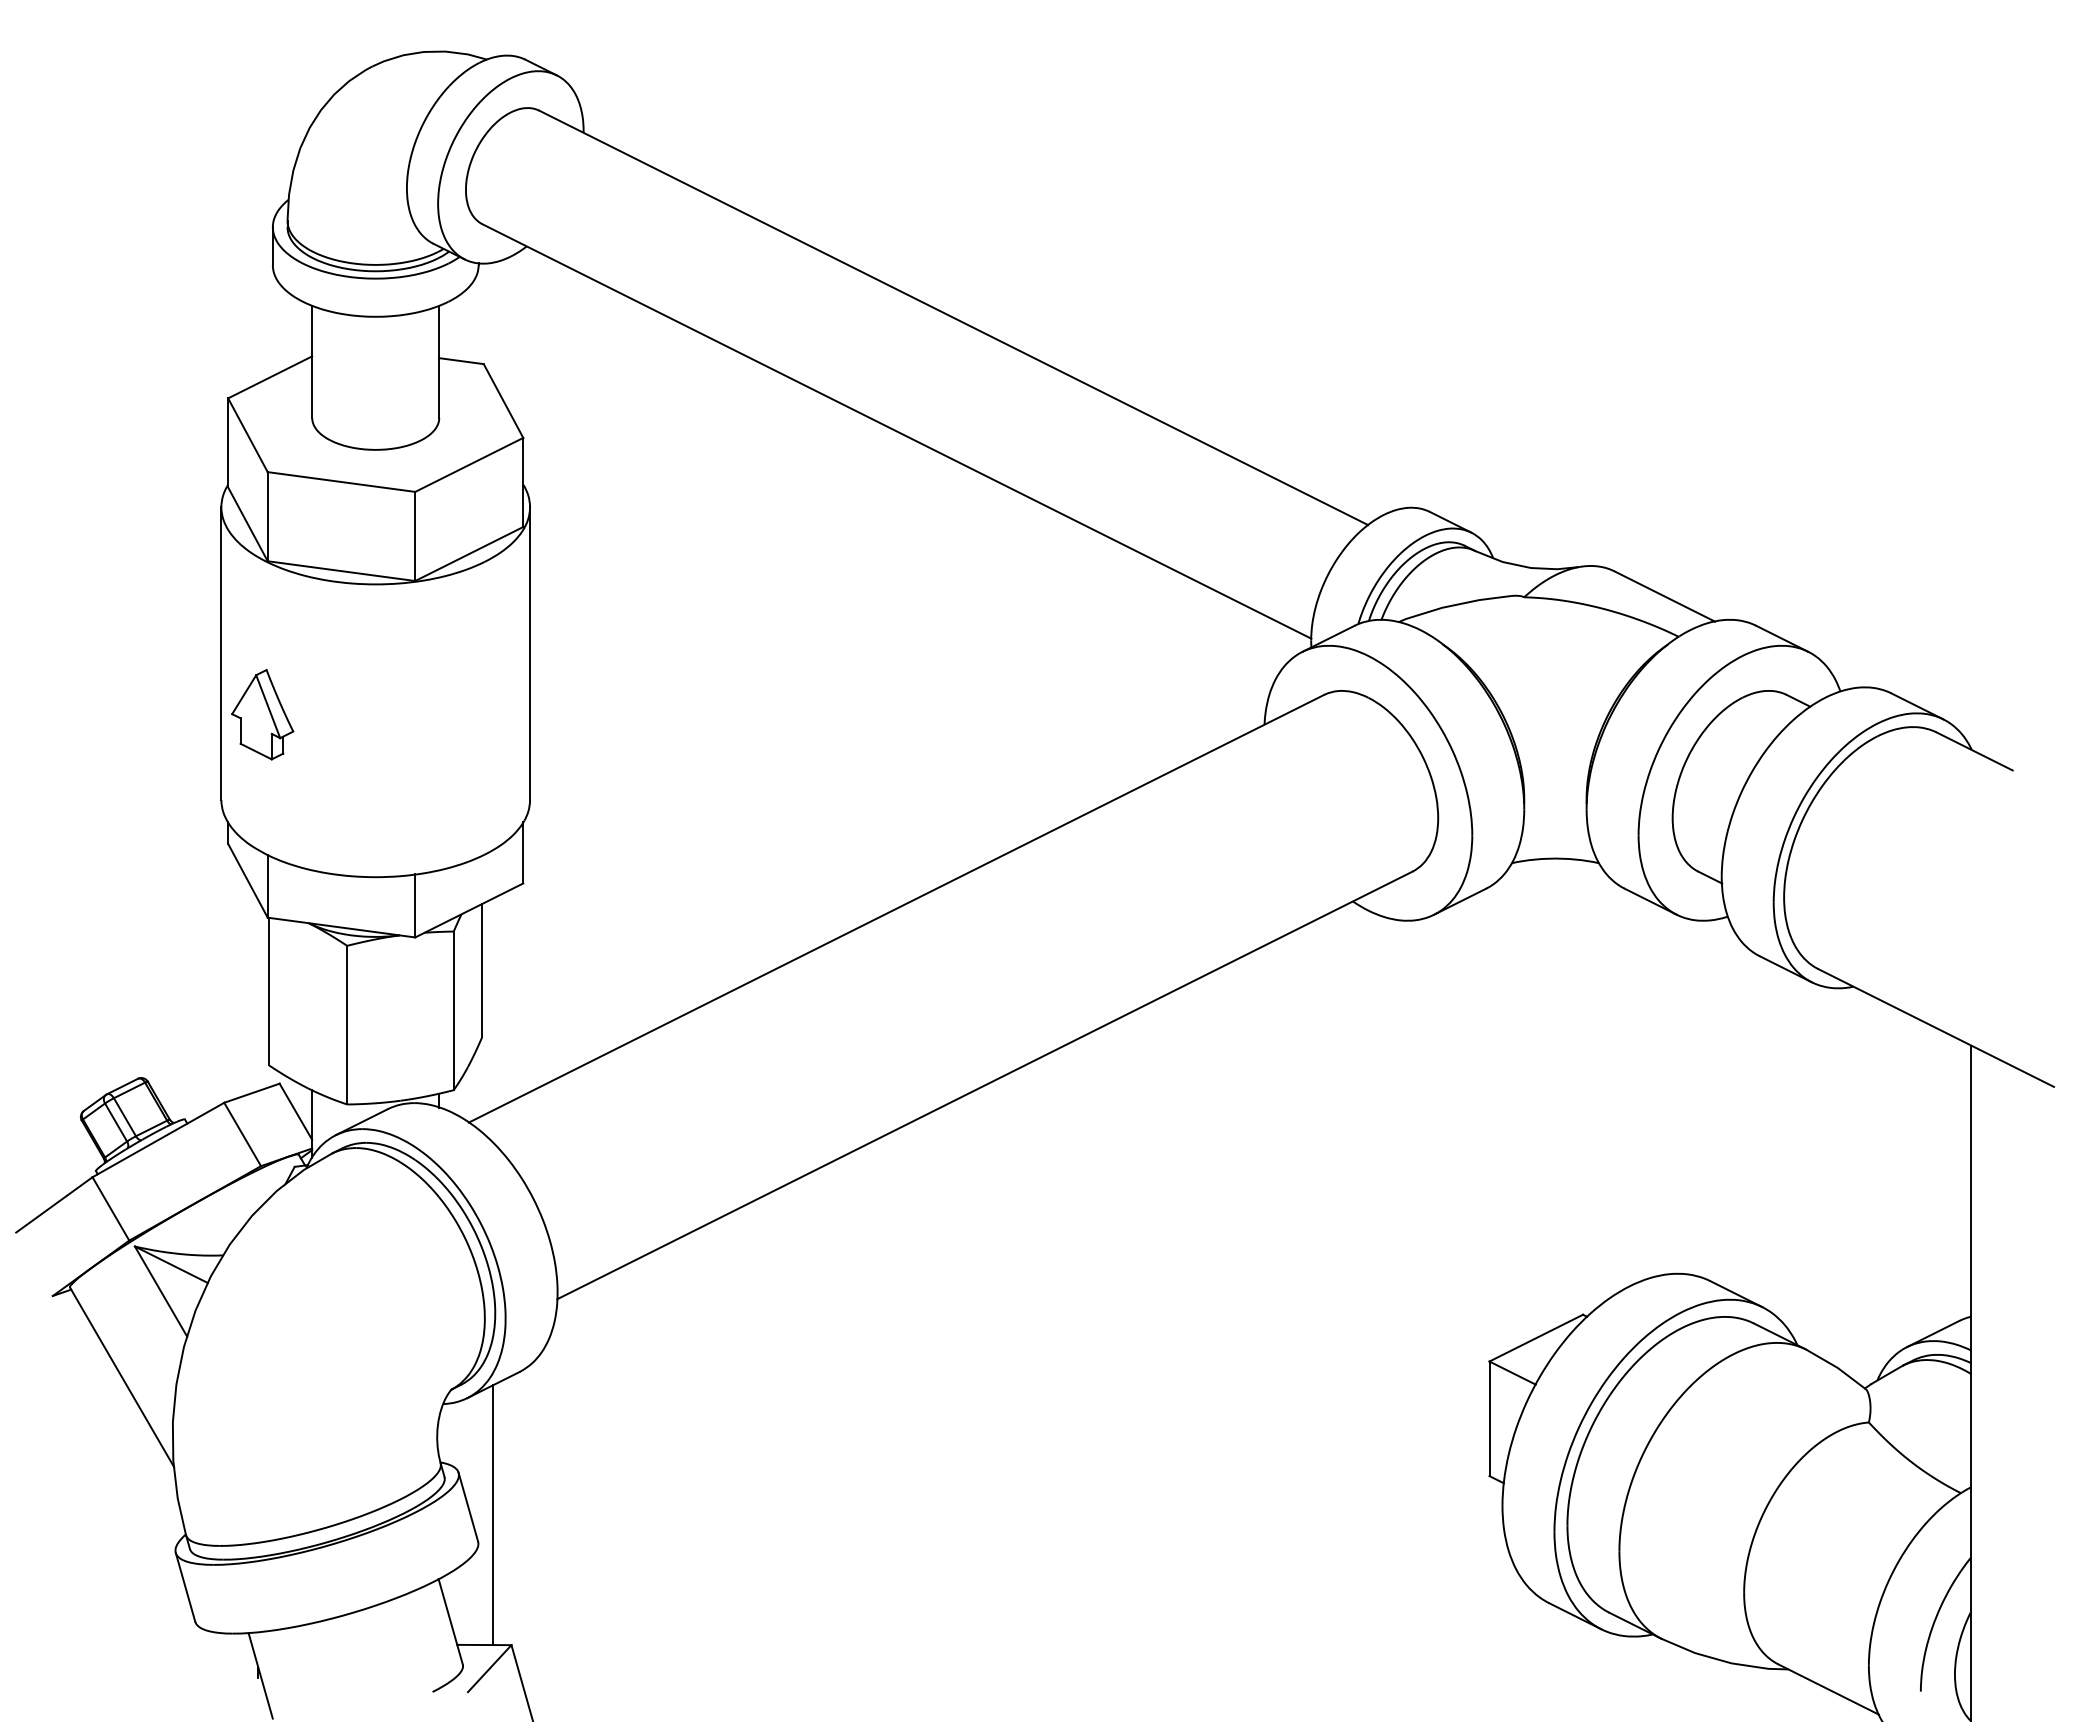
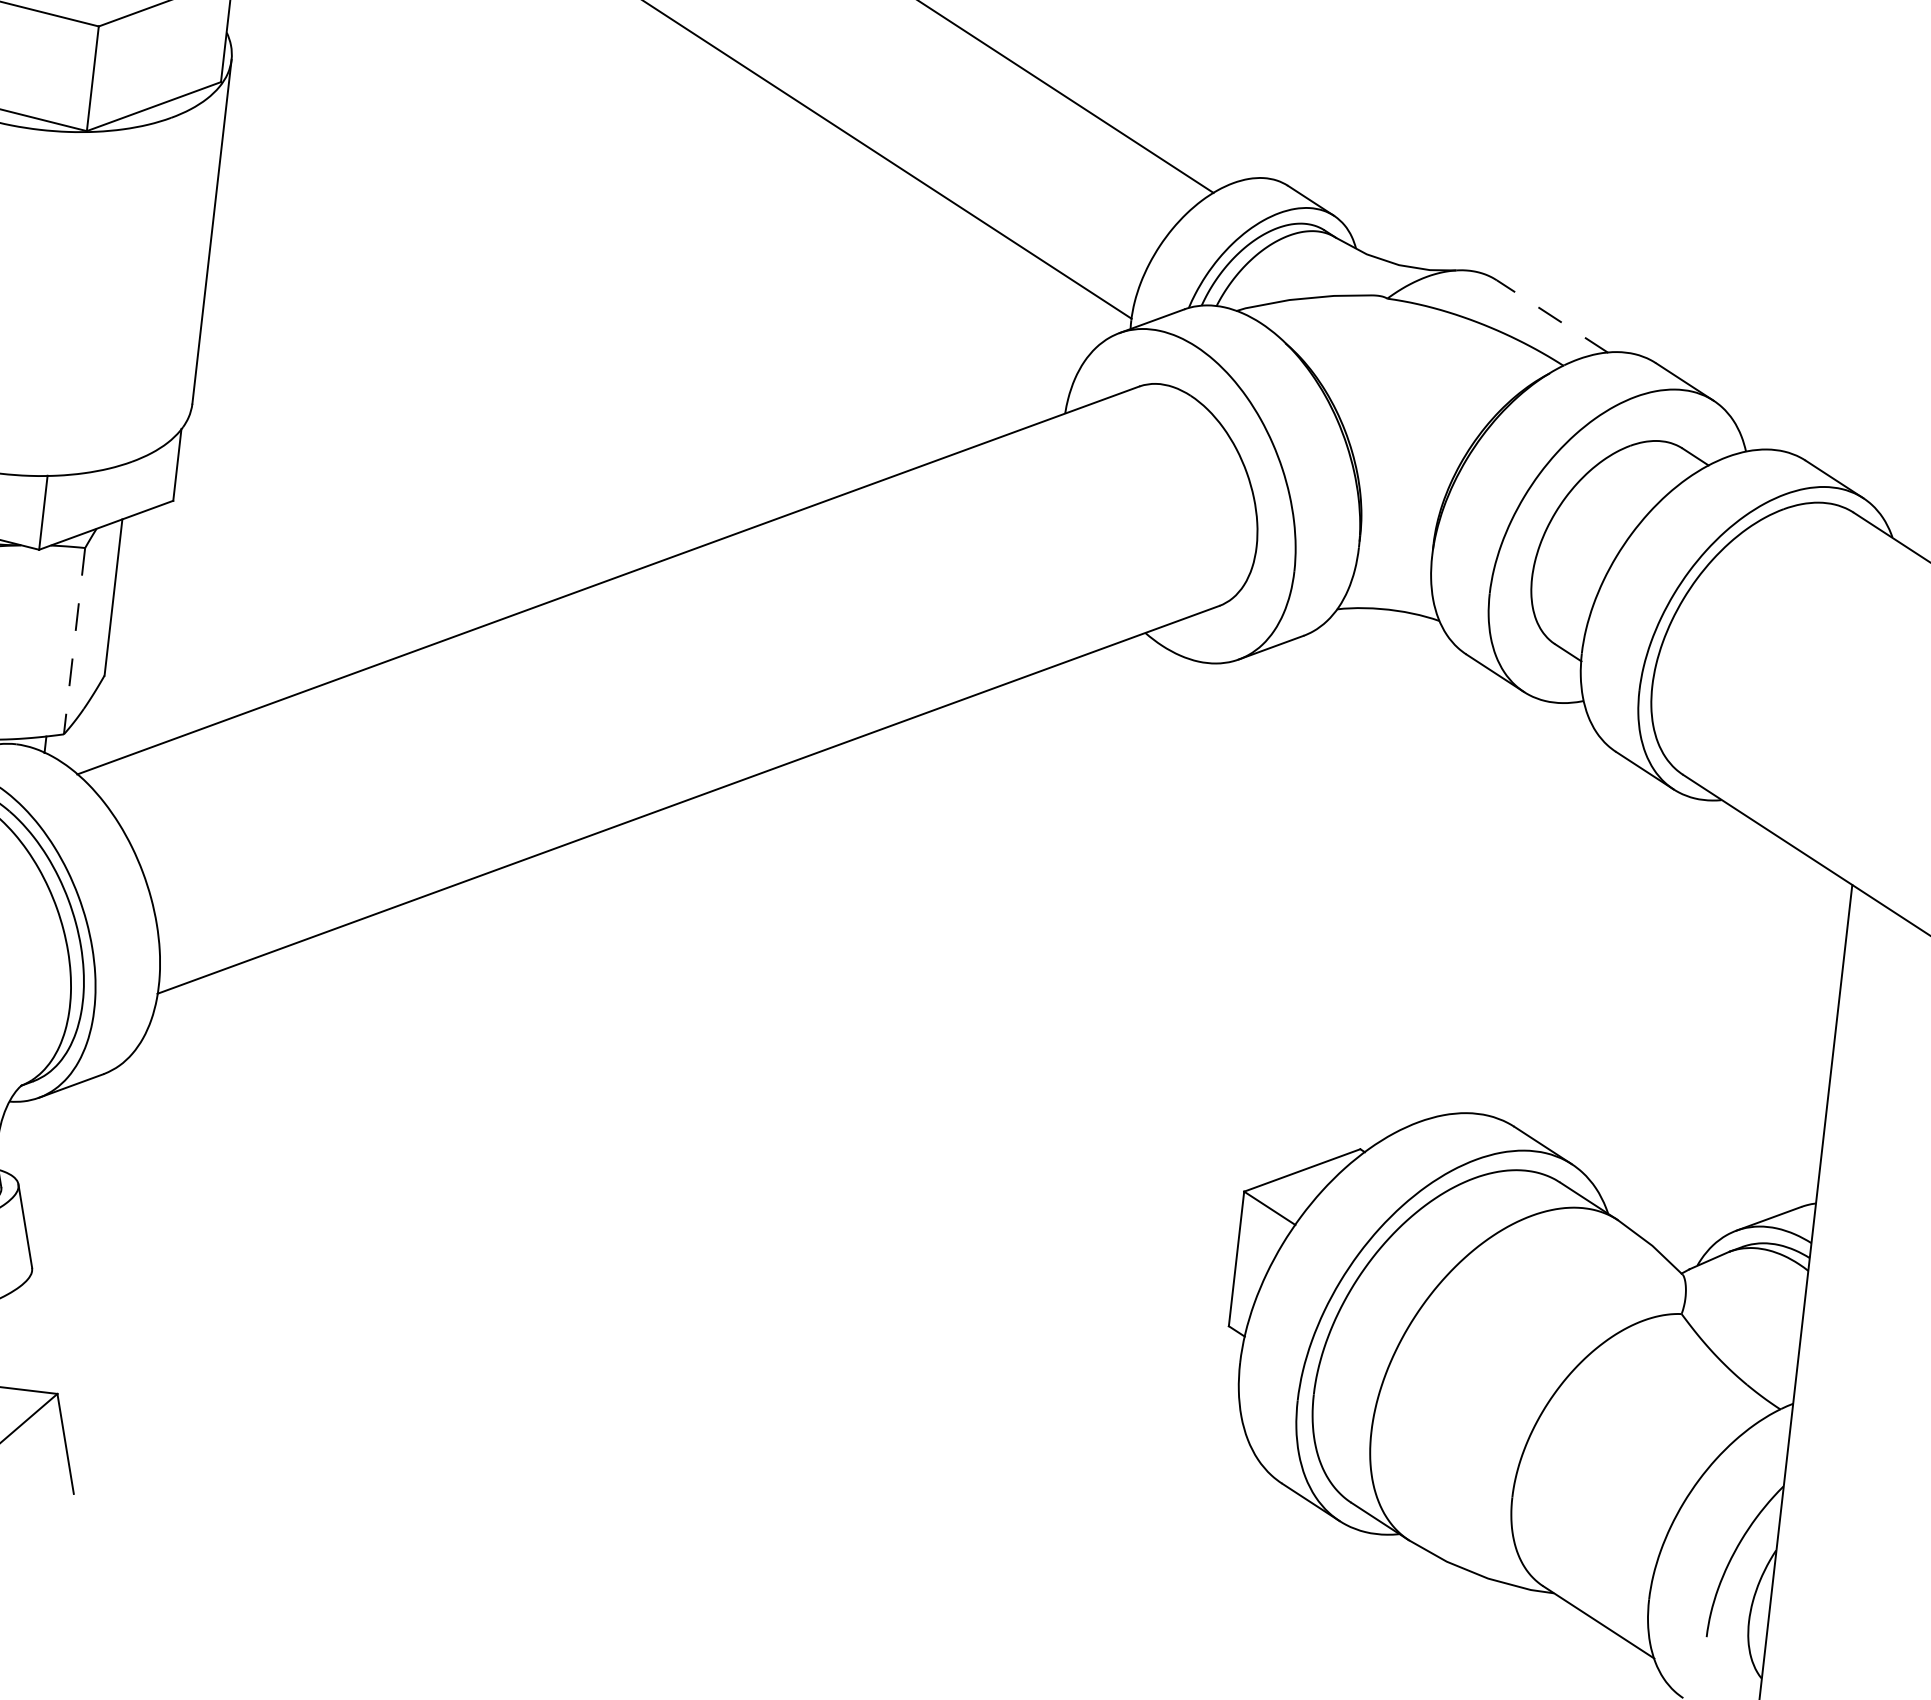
line: (1664, 596) -> (1552, 316), solid -> dashed
line: (453, 1011) -> (74, 641), solid -> dashed
line: (493, 1515) -> (53, 1239), removed

